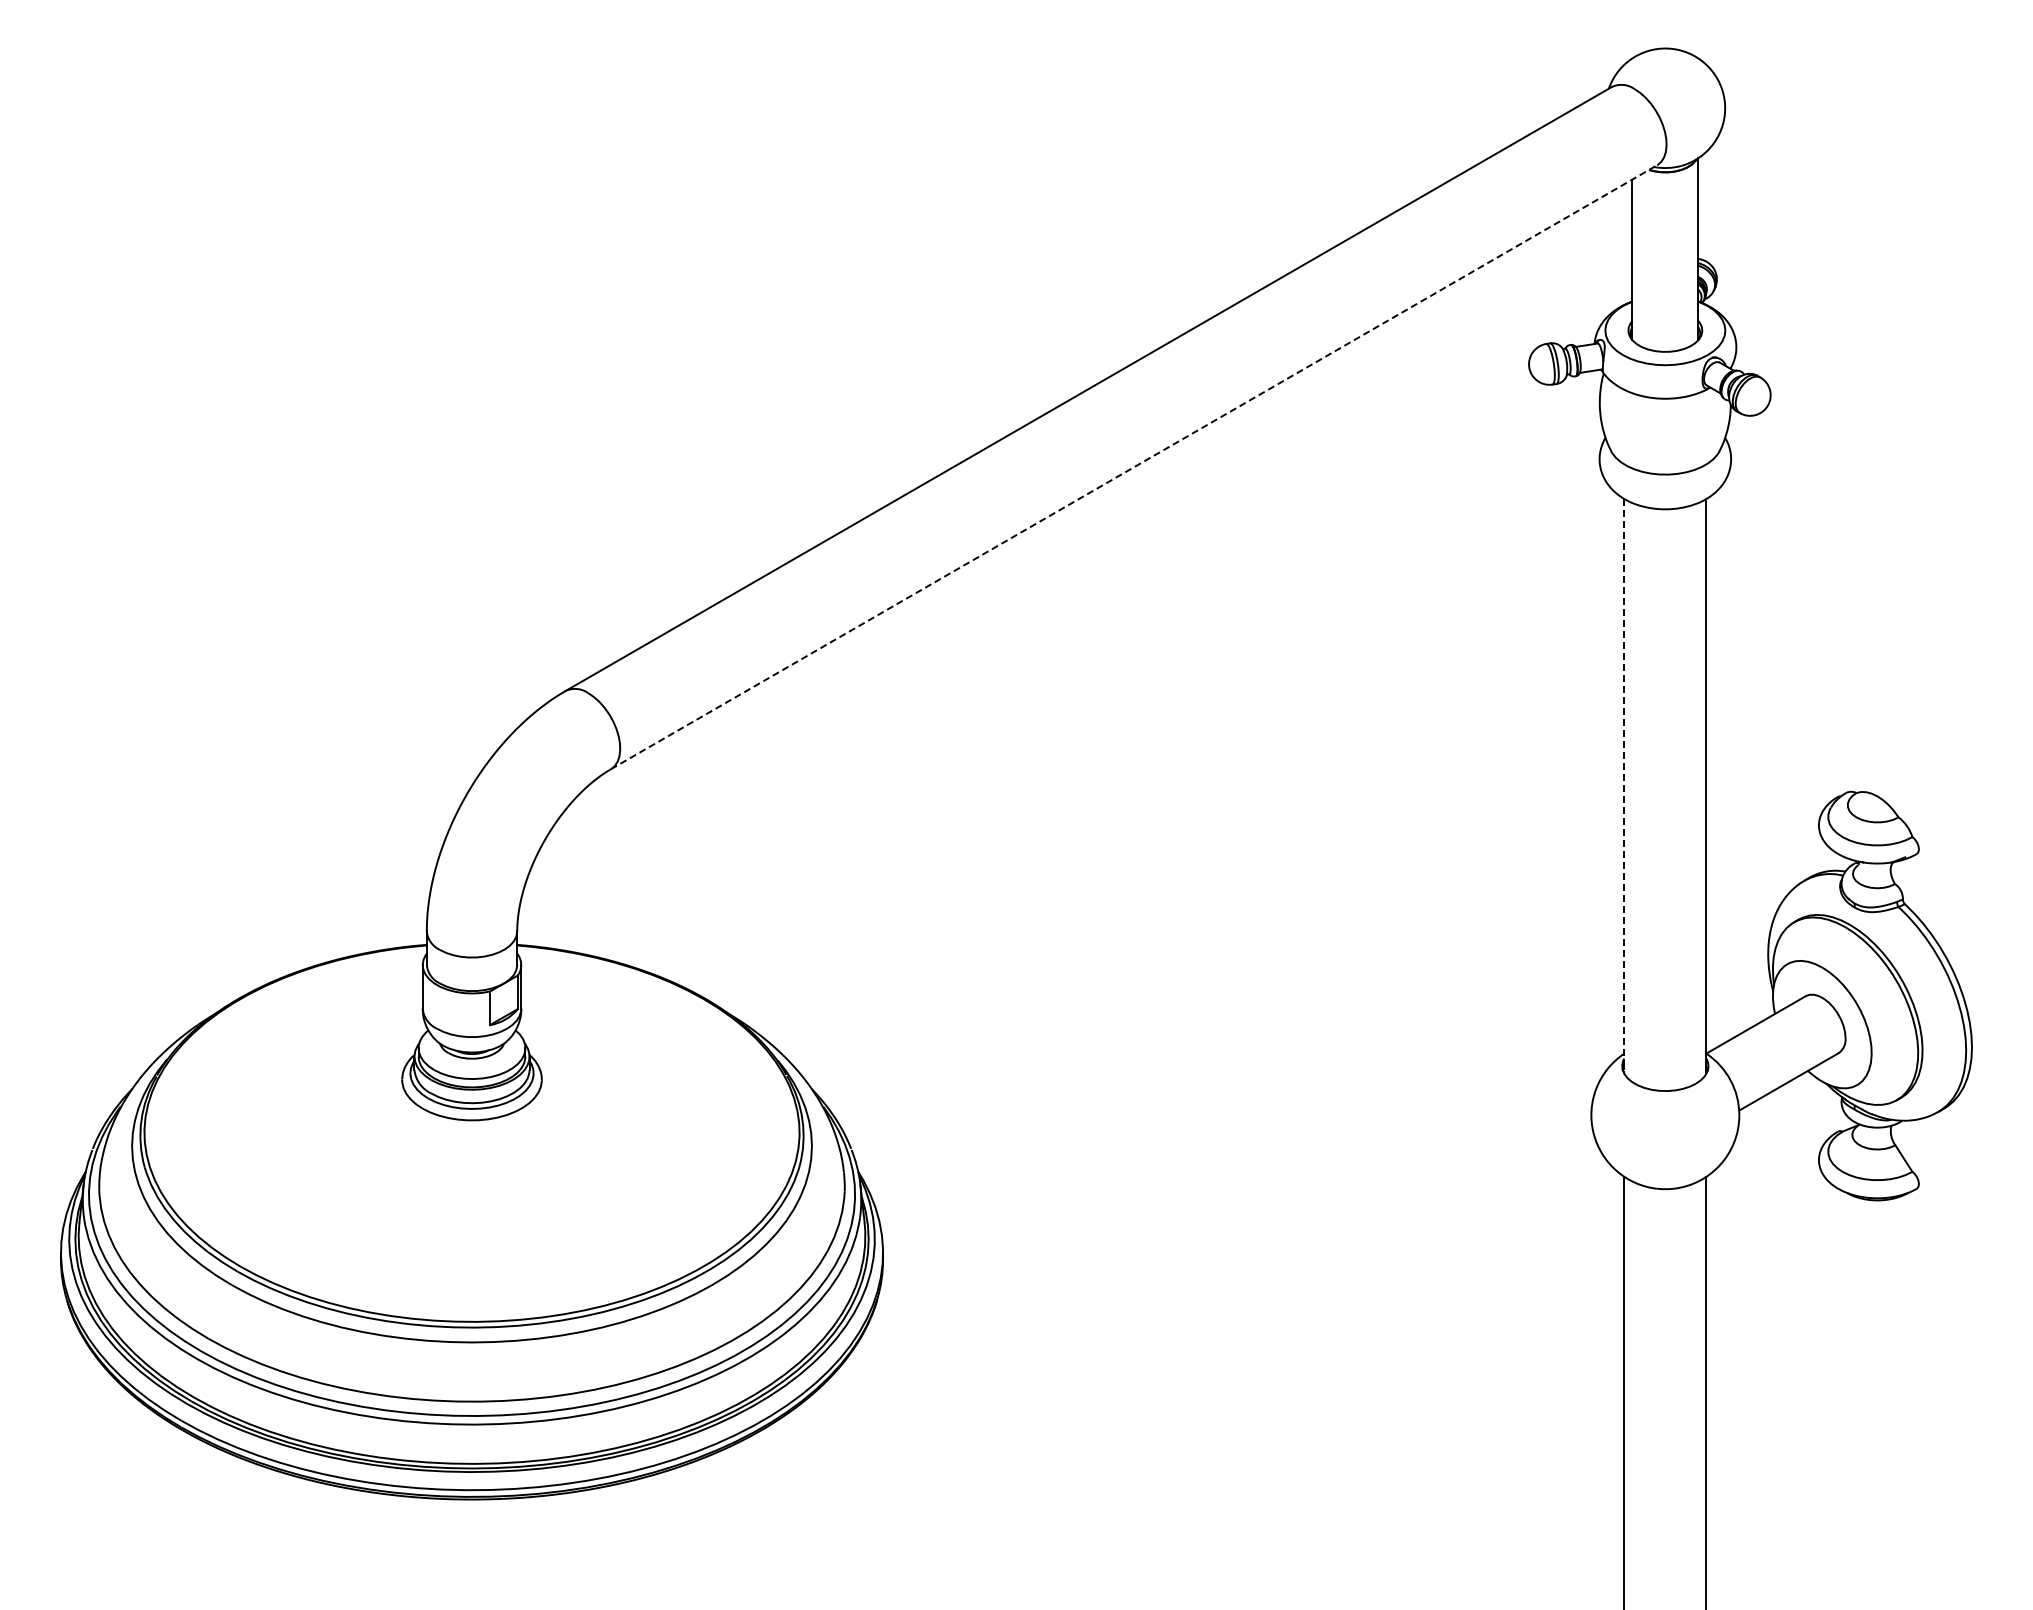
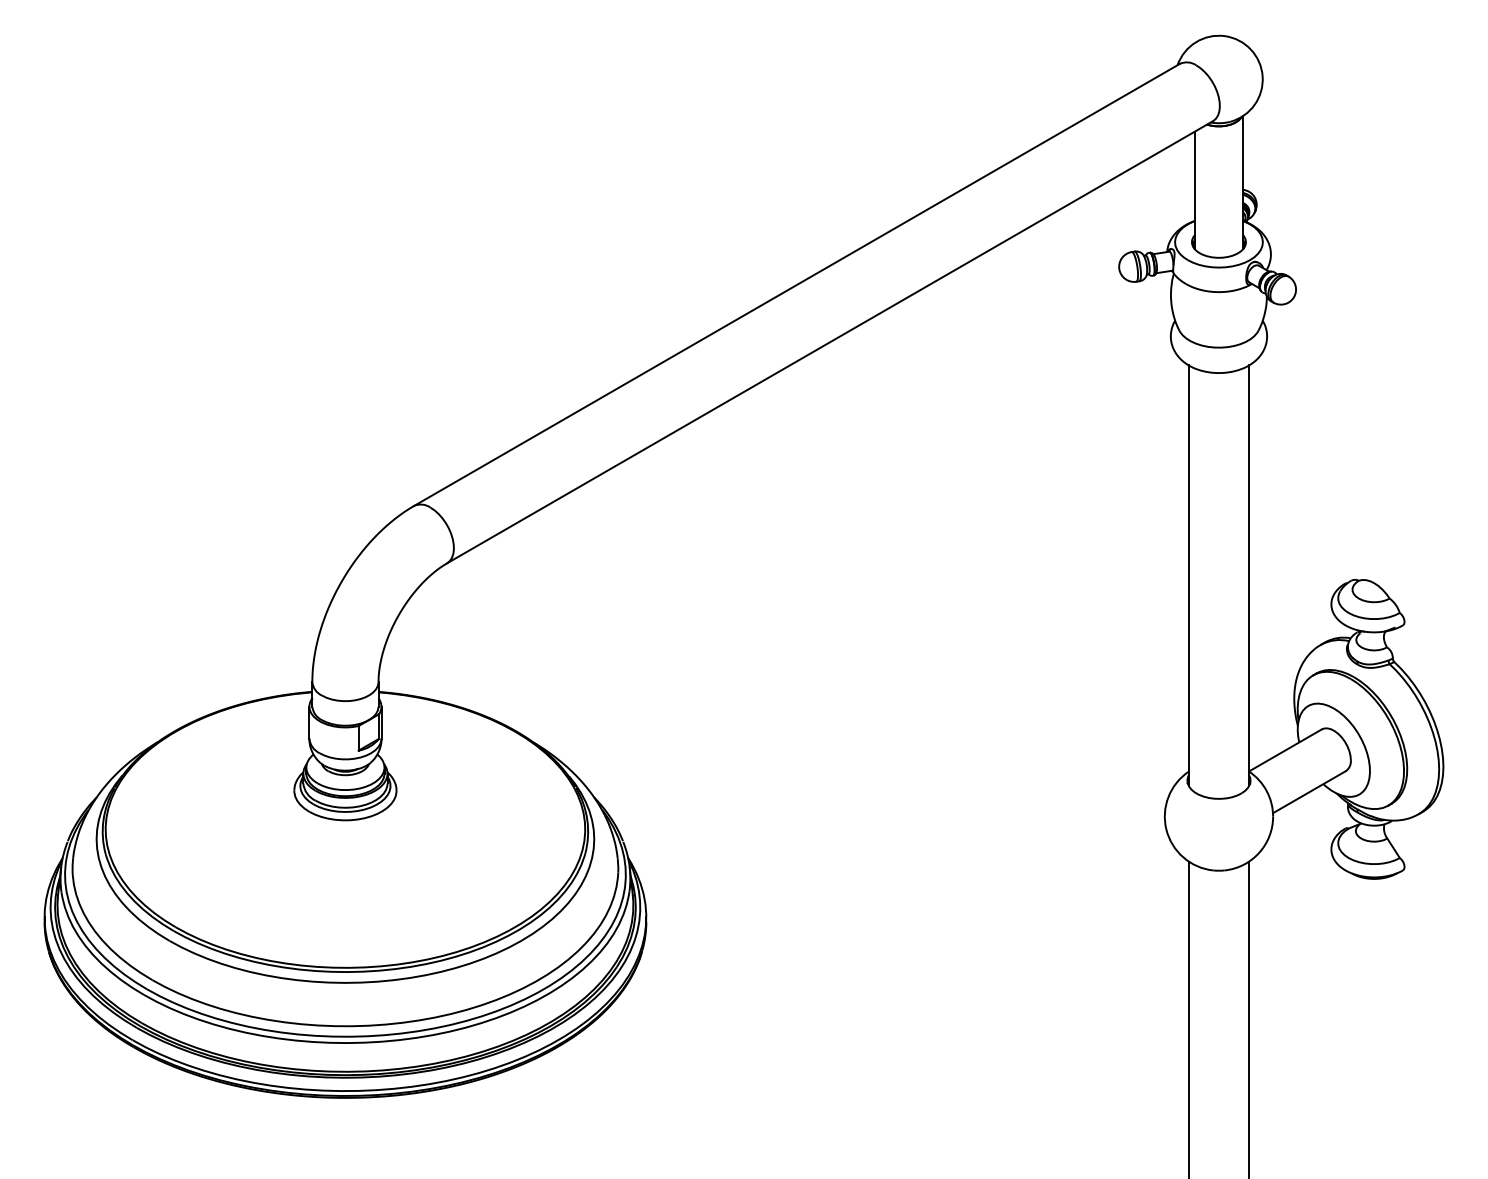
line: (1134, 467) -> (830, 342), dashed -> solid
line: (1624, 786) -> (1189, 575), dashed -> solid

